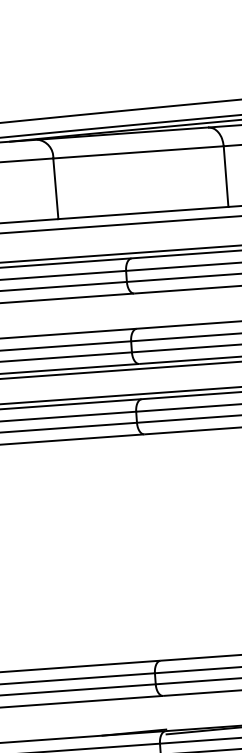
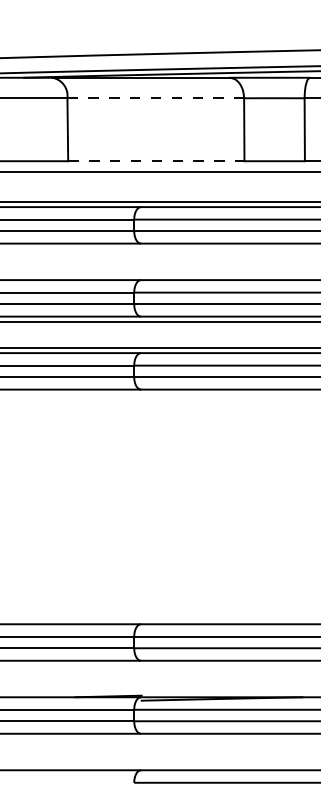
line: (139, 152) -> (156, 98), solid -> dashed
line: (143, 213) -> (156, 161), solid -> dashed

